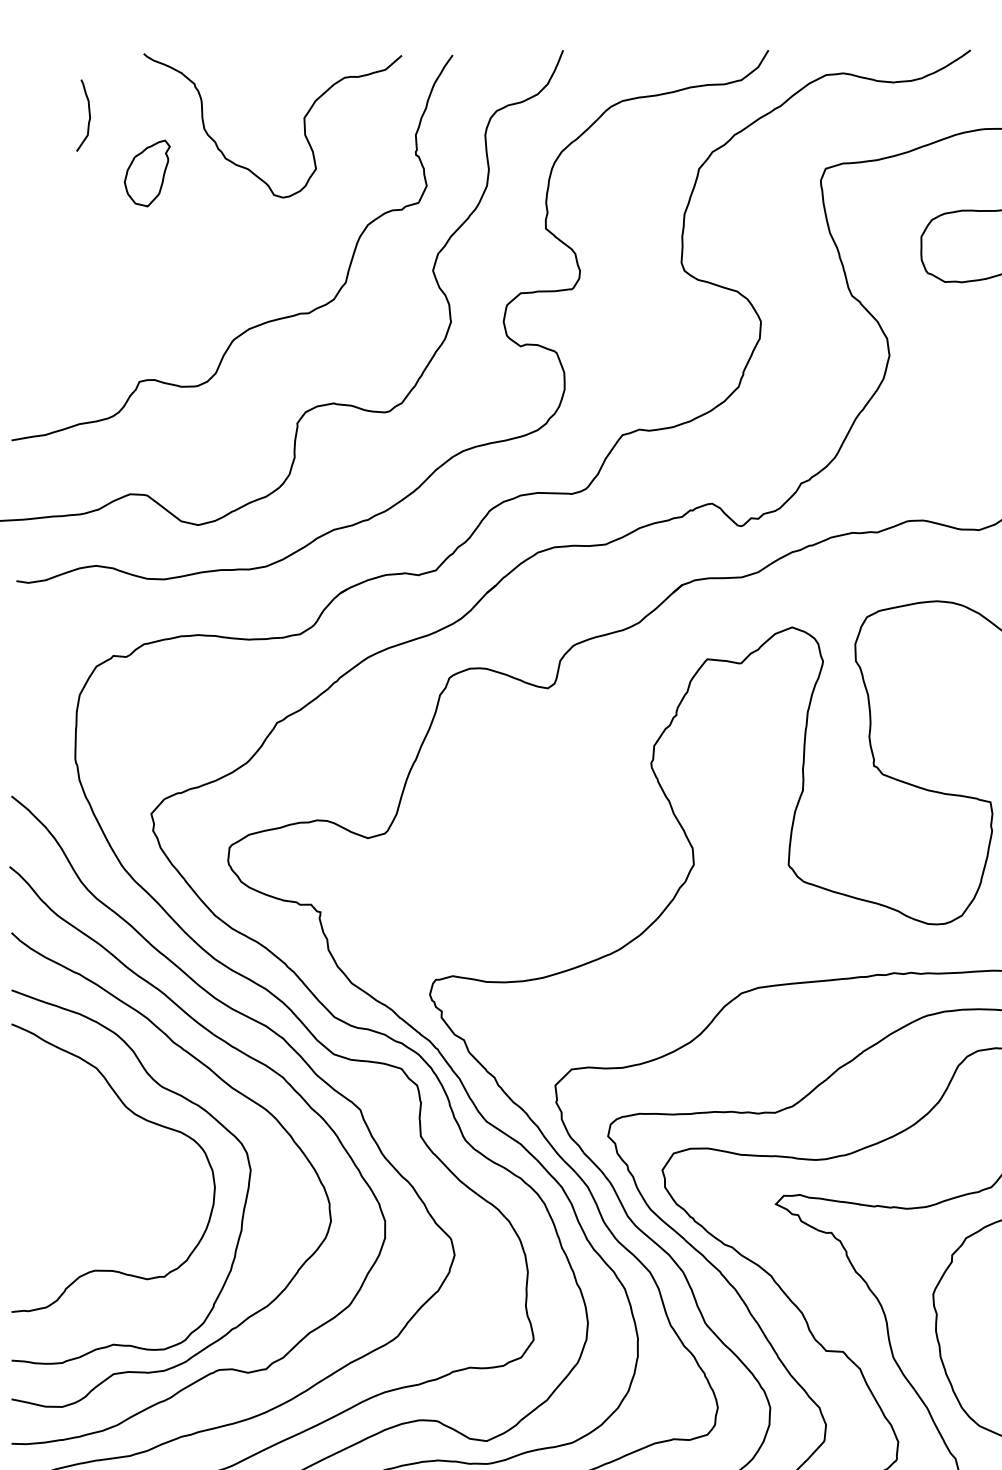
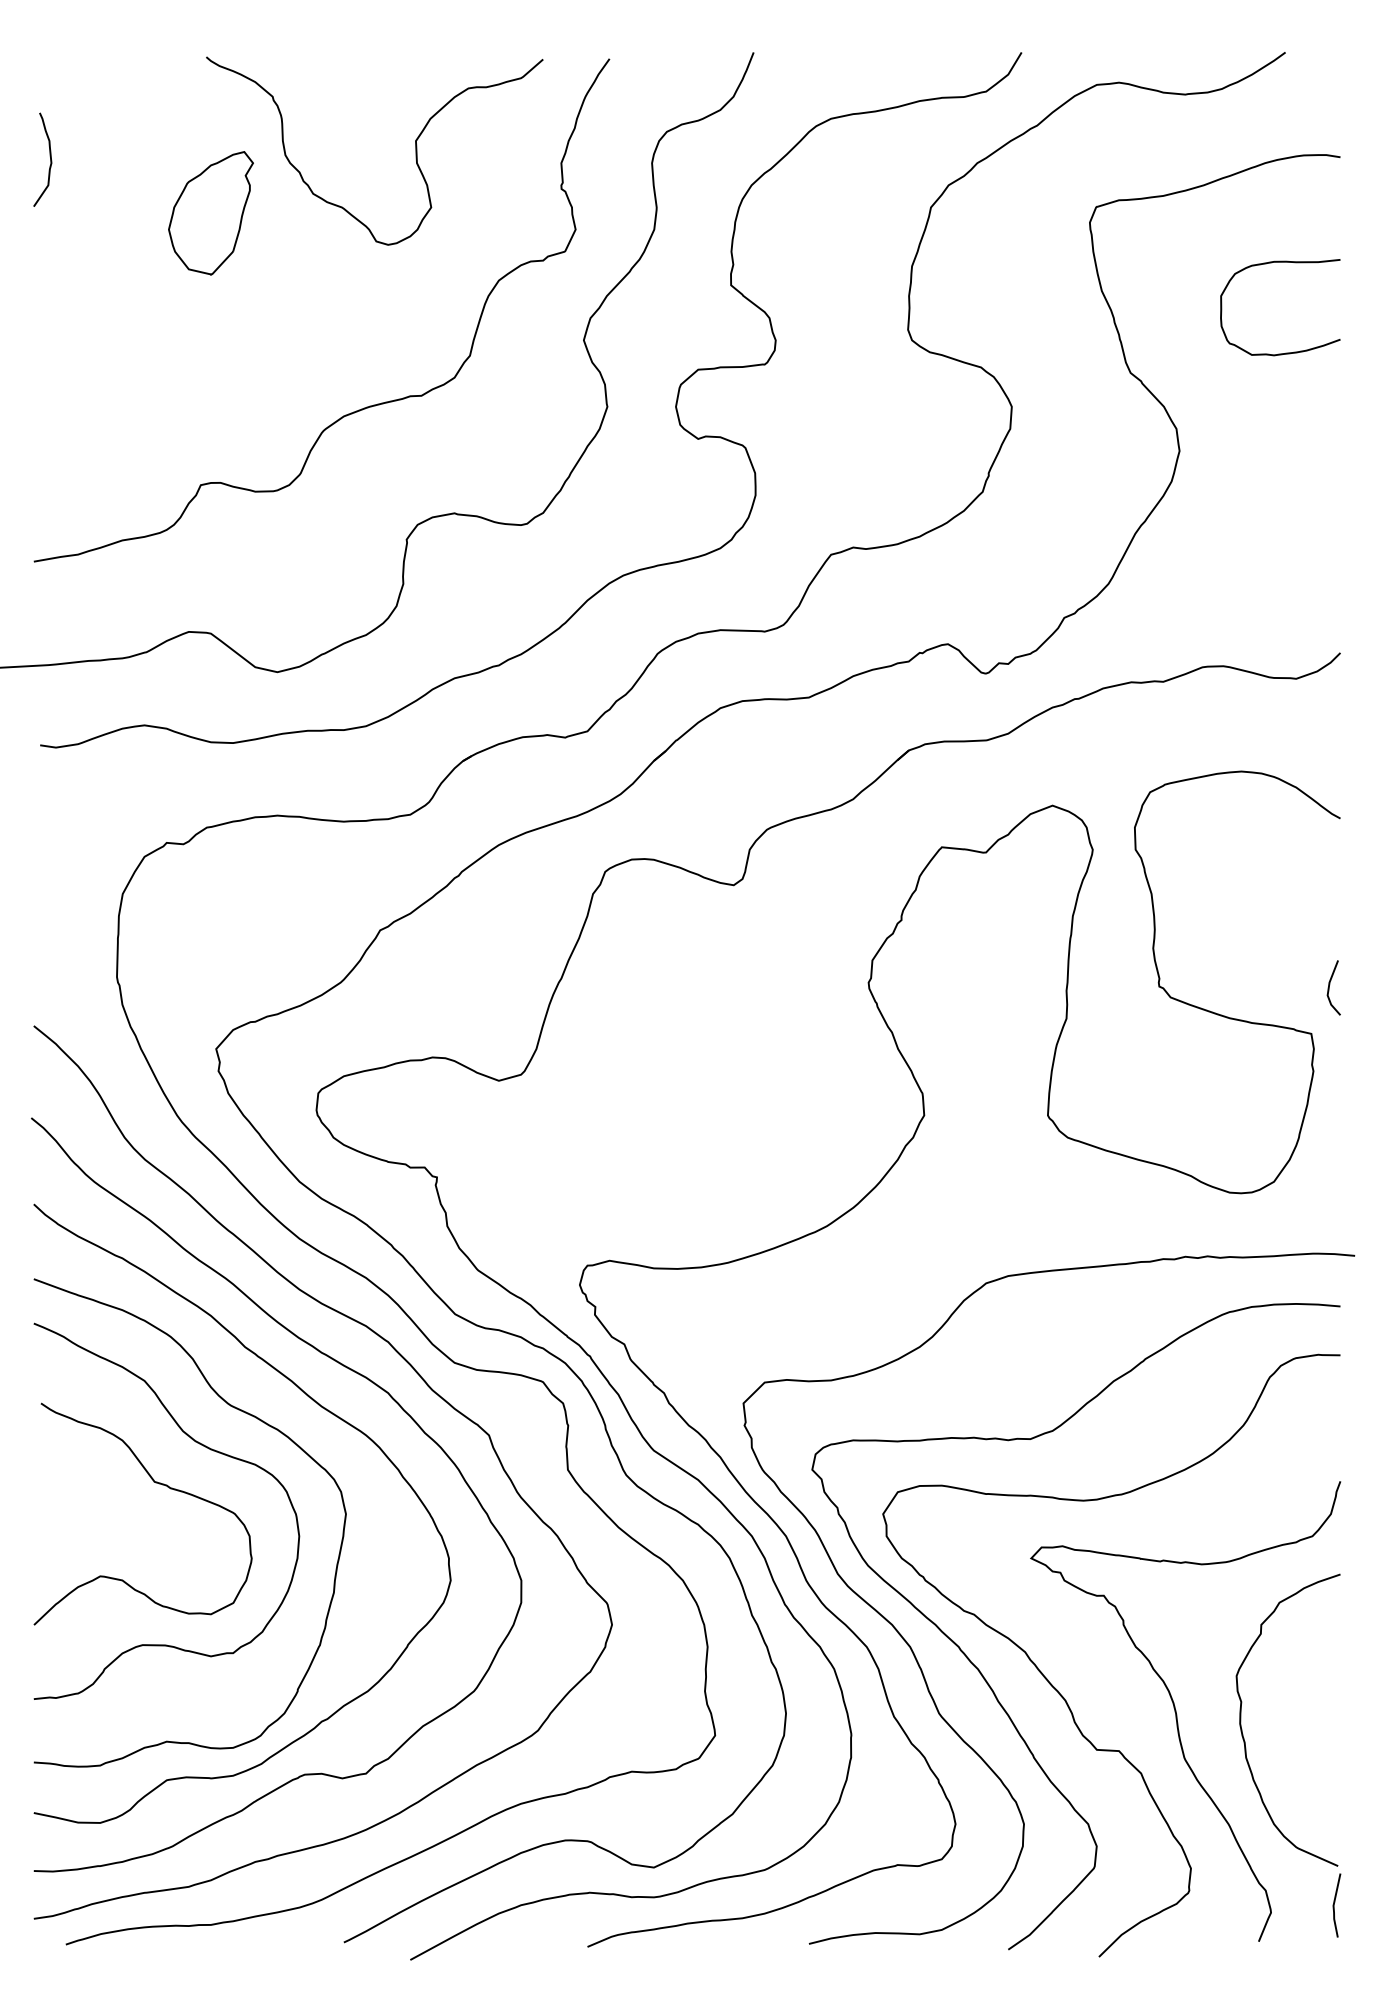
curve: (88, 113) -> (49, 156), moved
part: (146, 173) -> (210, 213), size x1.43
curve: (104, 1146) -> (155, 1483), added

